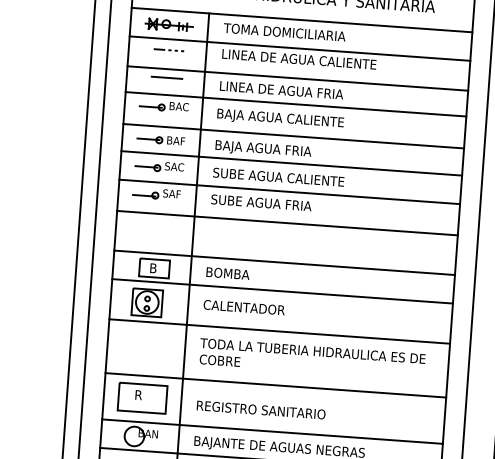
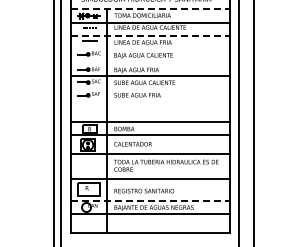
line: (302, 20) -> (150, 9), solid -> dashed
line: (298, 78) -> (150, 36), solid -> dashed
line: (296, 104) -> (150, 48), removed
line: (294, 136) -> (150, 63), removed
line: (290, 192) -> (150, 89), removed
line: (287, 222) -> (150, 103), removed
line: (272, 431) -> (150, 200), solid -> dashed

